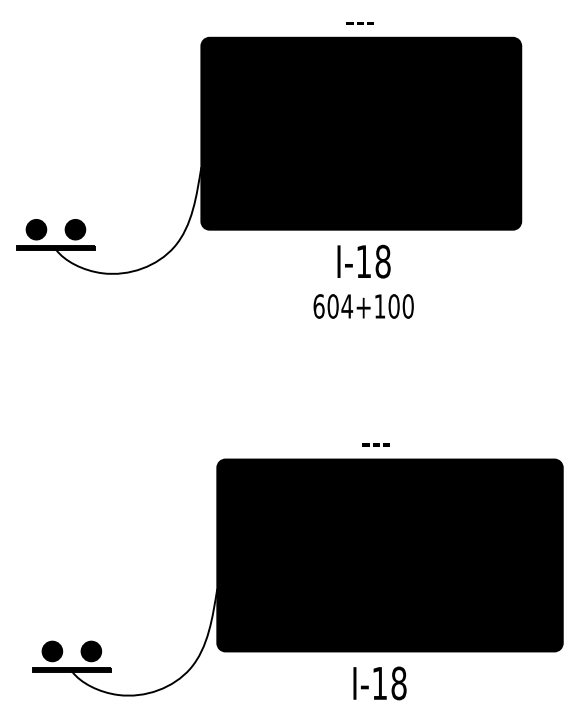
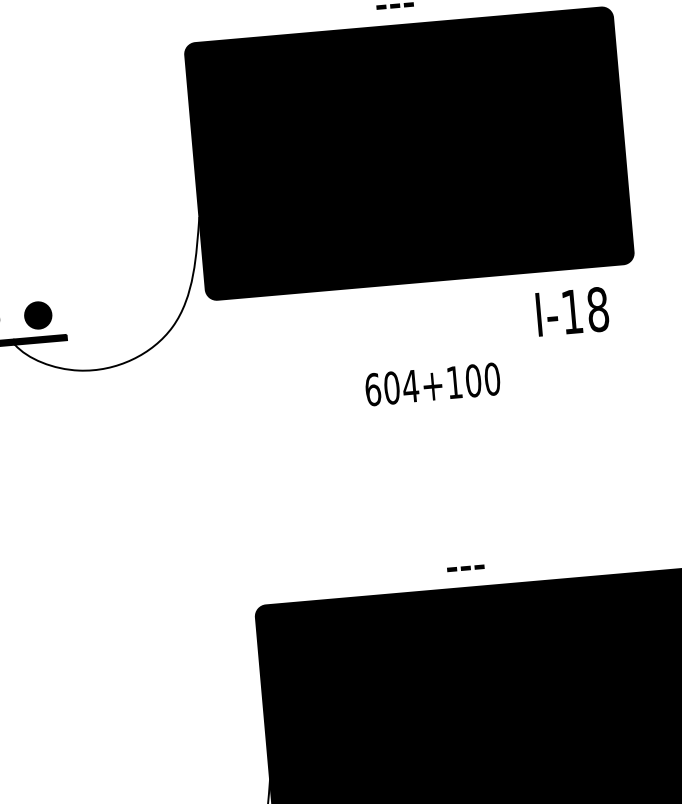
text: (363, 261) -> (571, 311), moved

